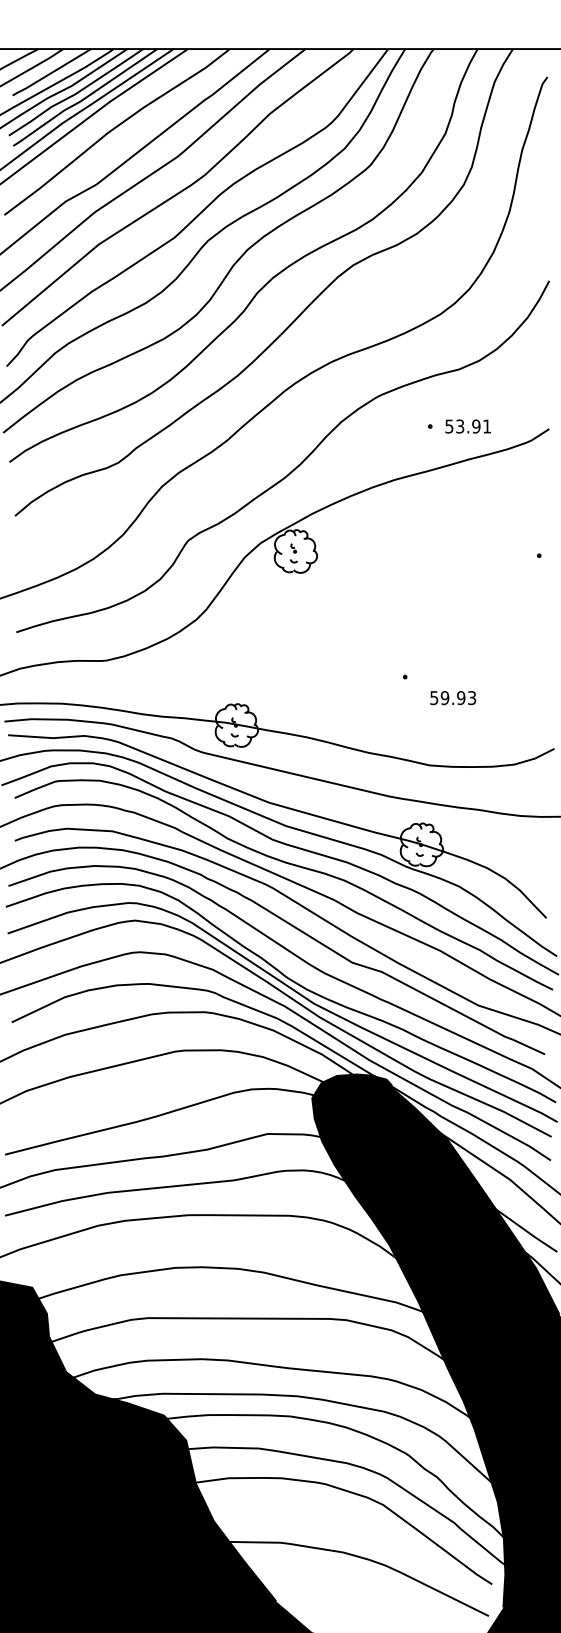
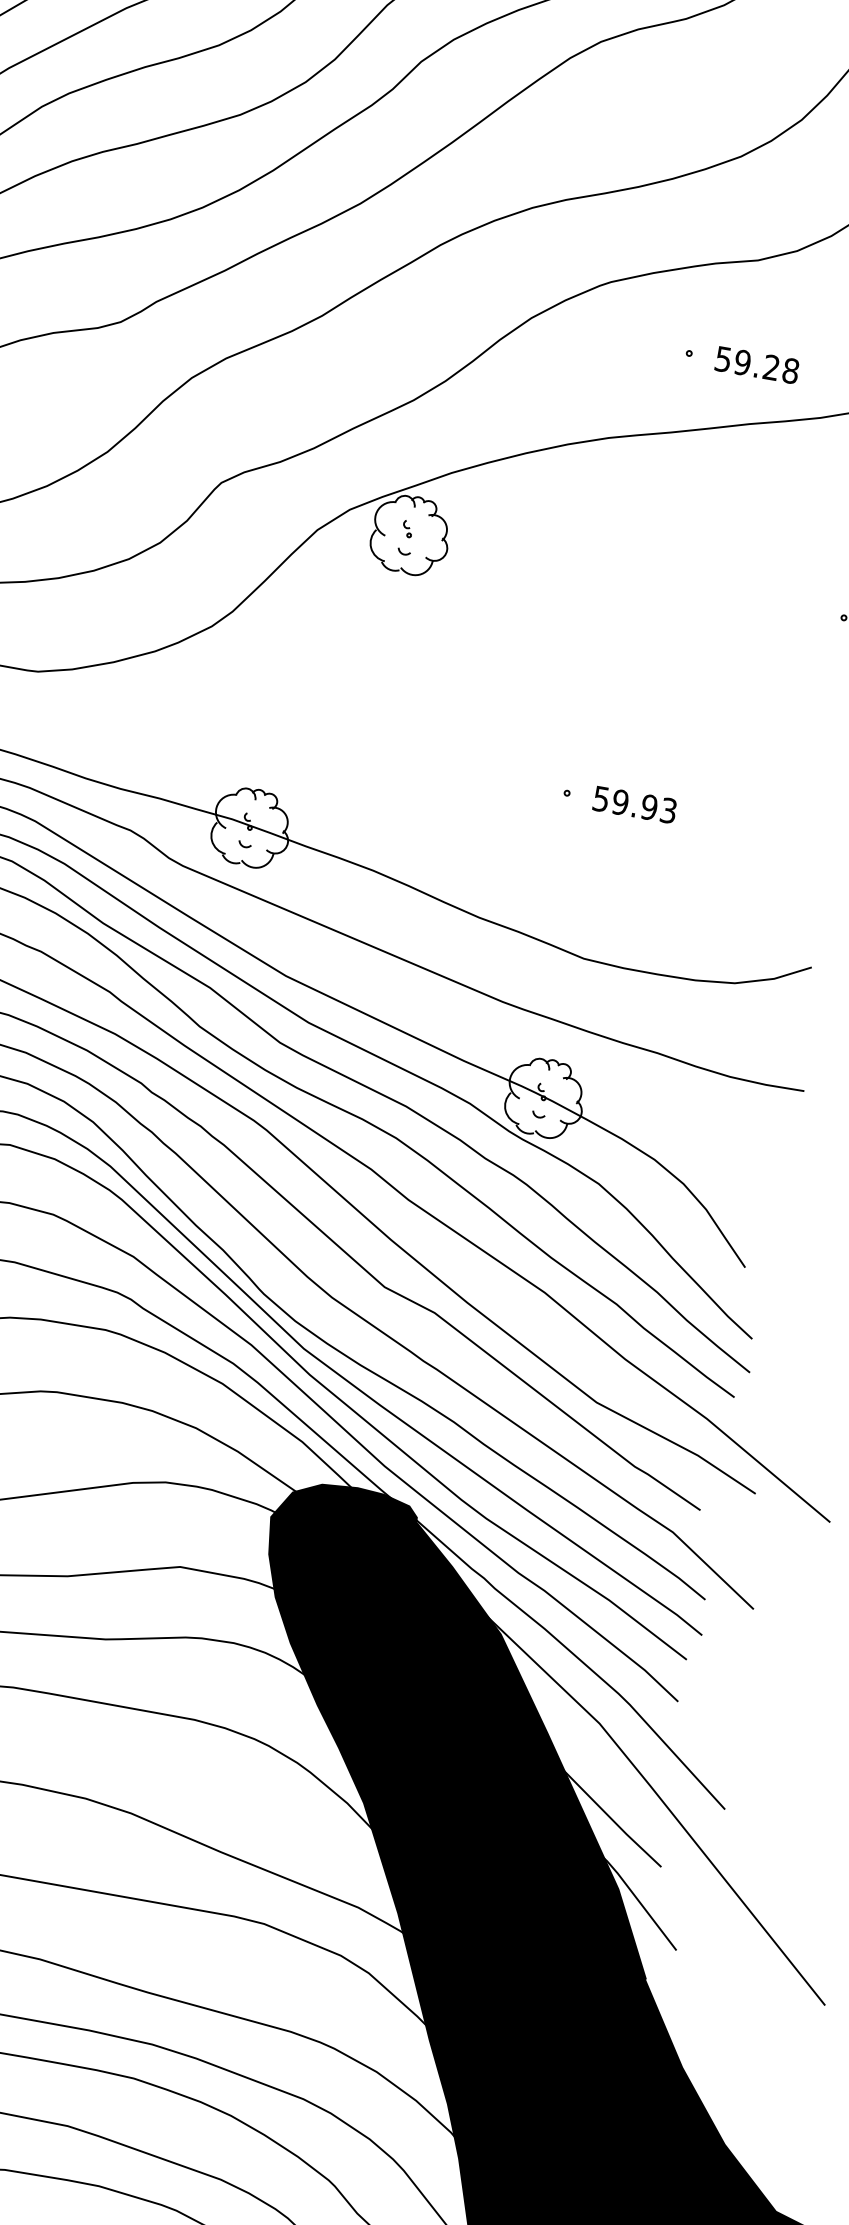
text: (473, 426) -> (766, 366), 53.91 -> 59.28
text: (452, 698) -> (633, 805), moved

